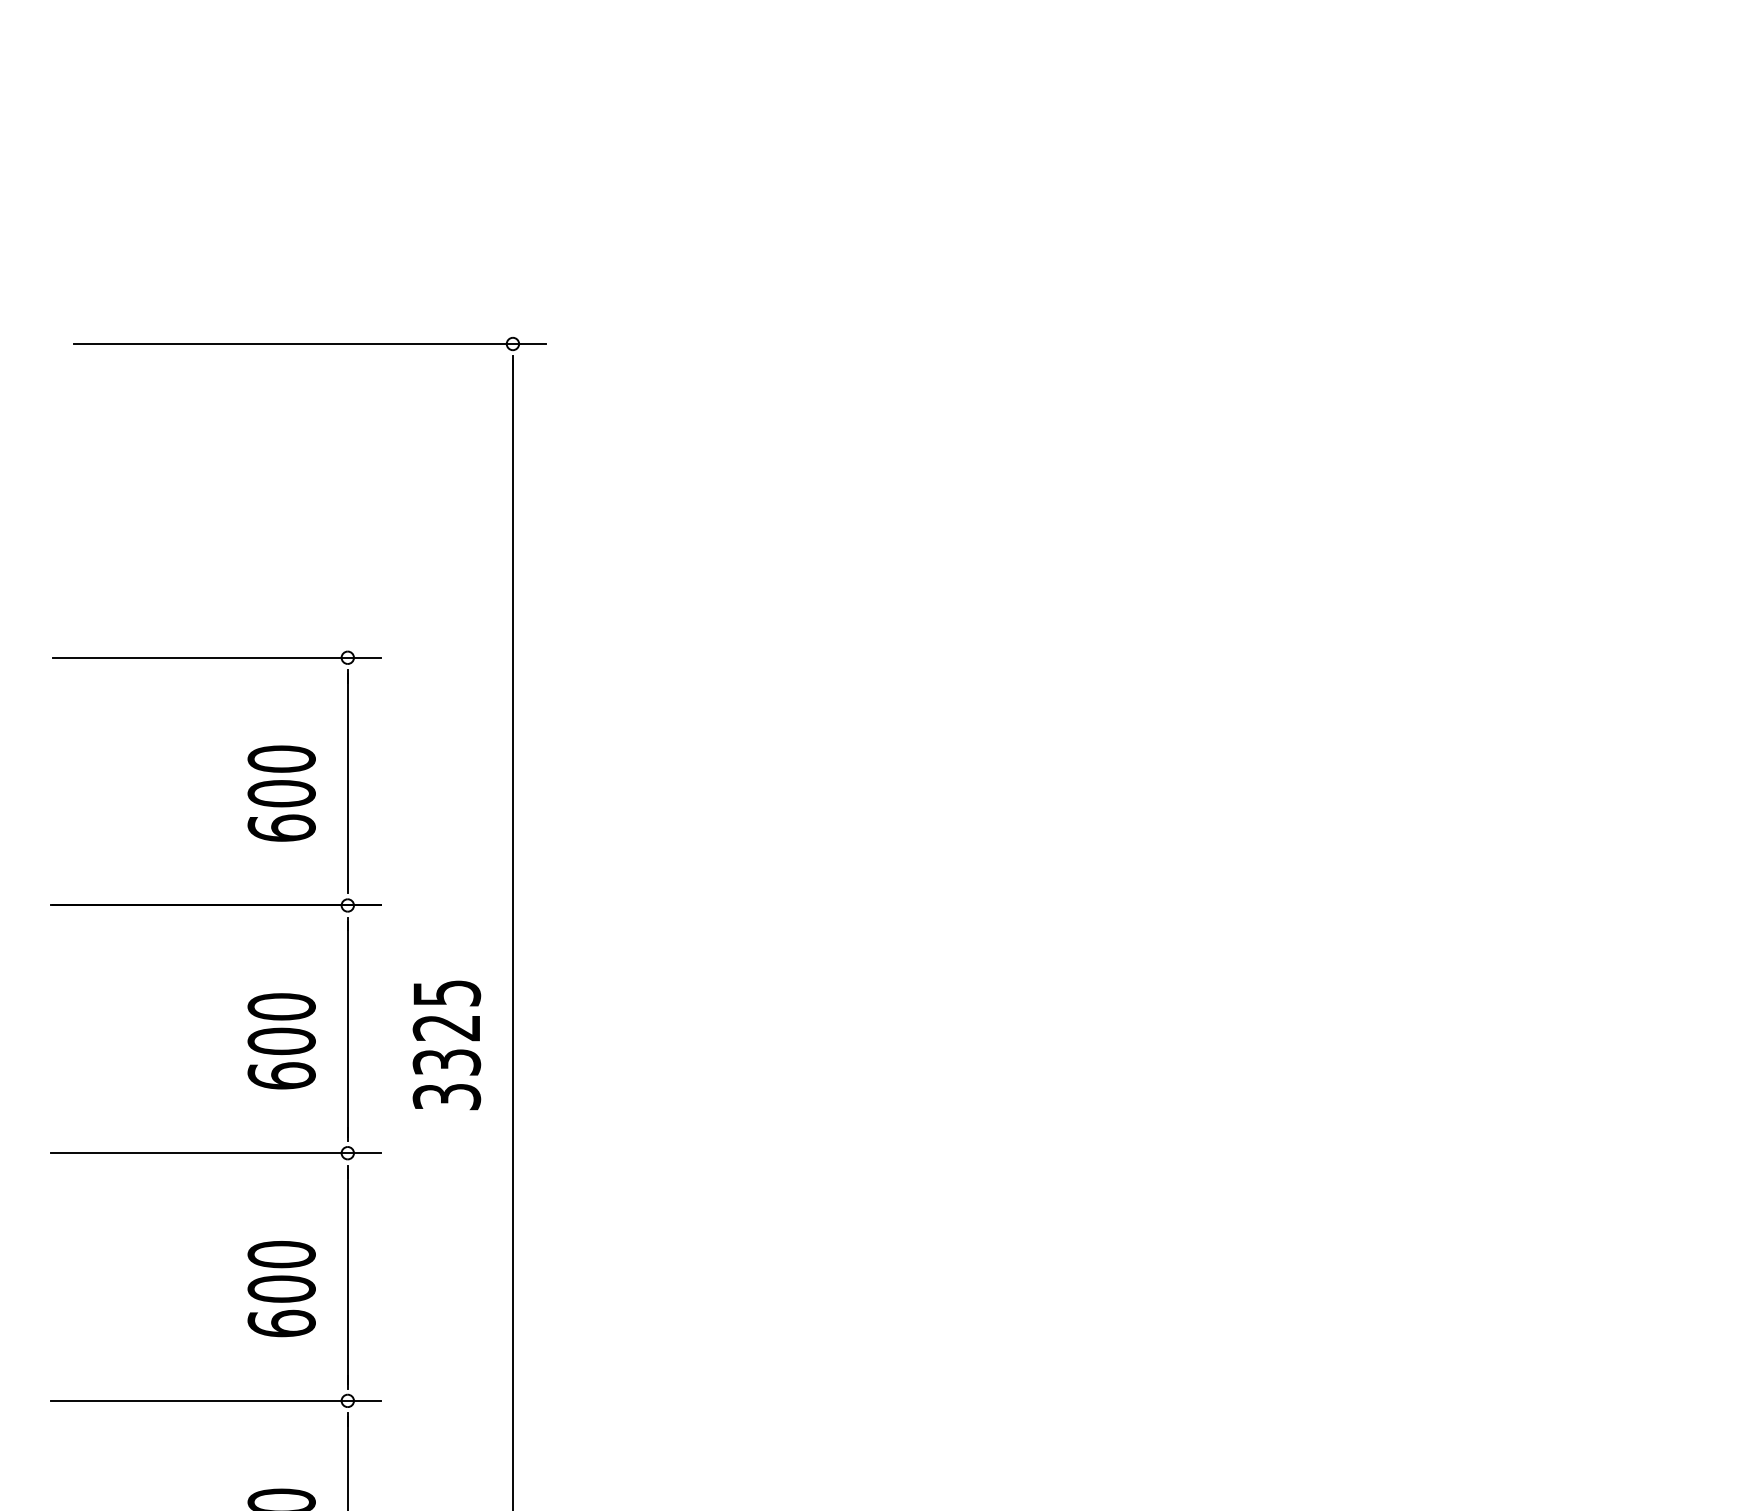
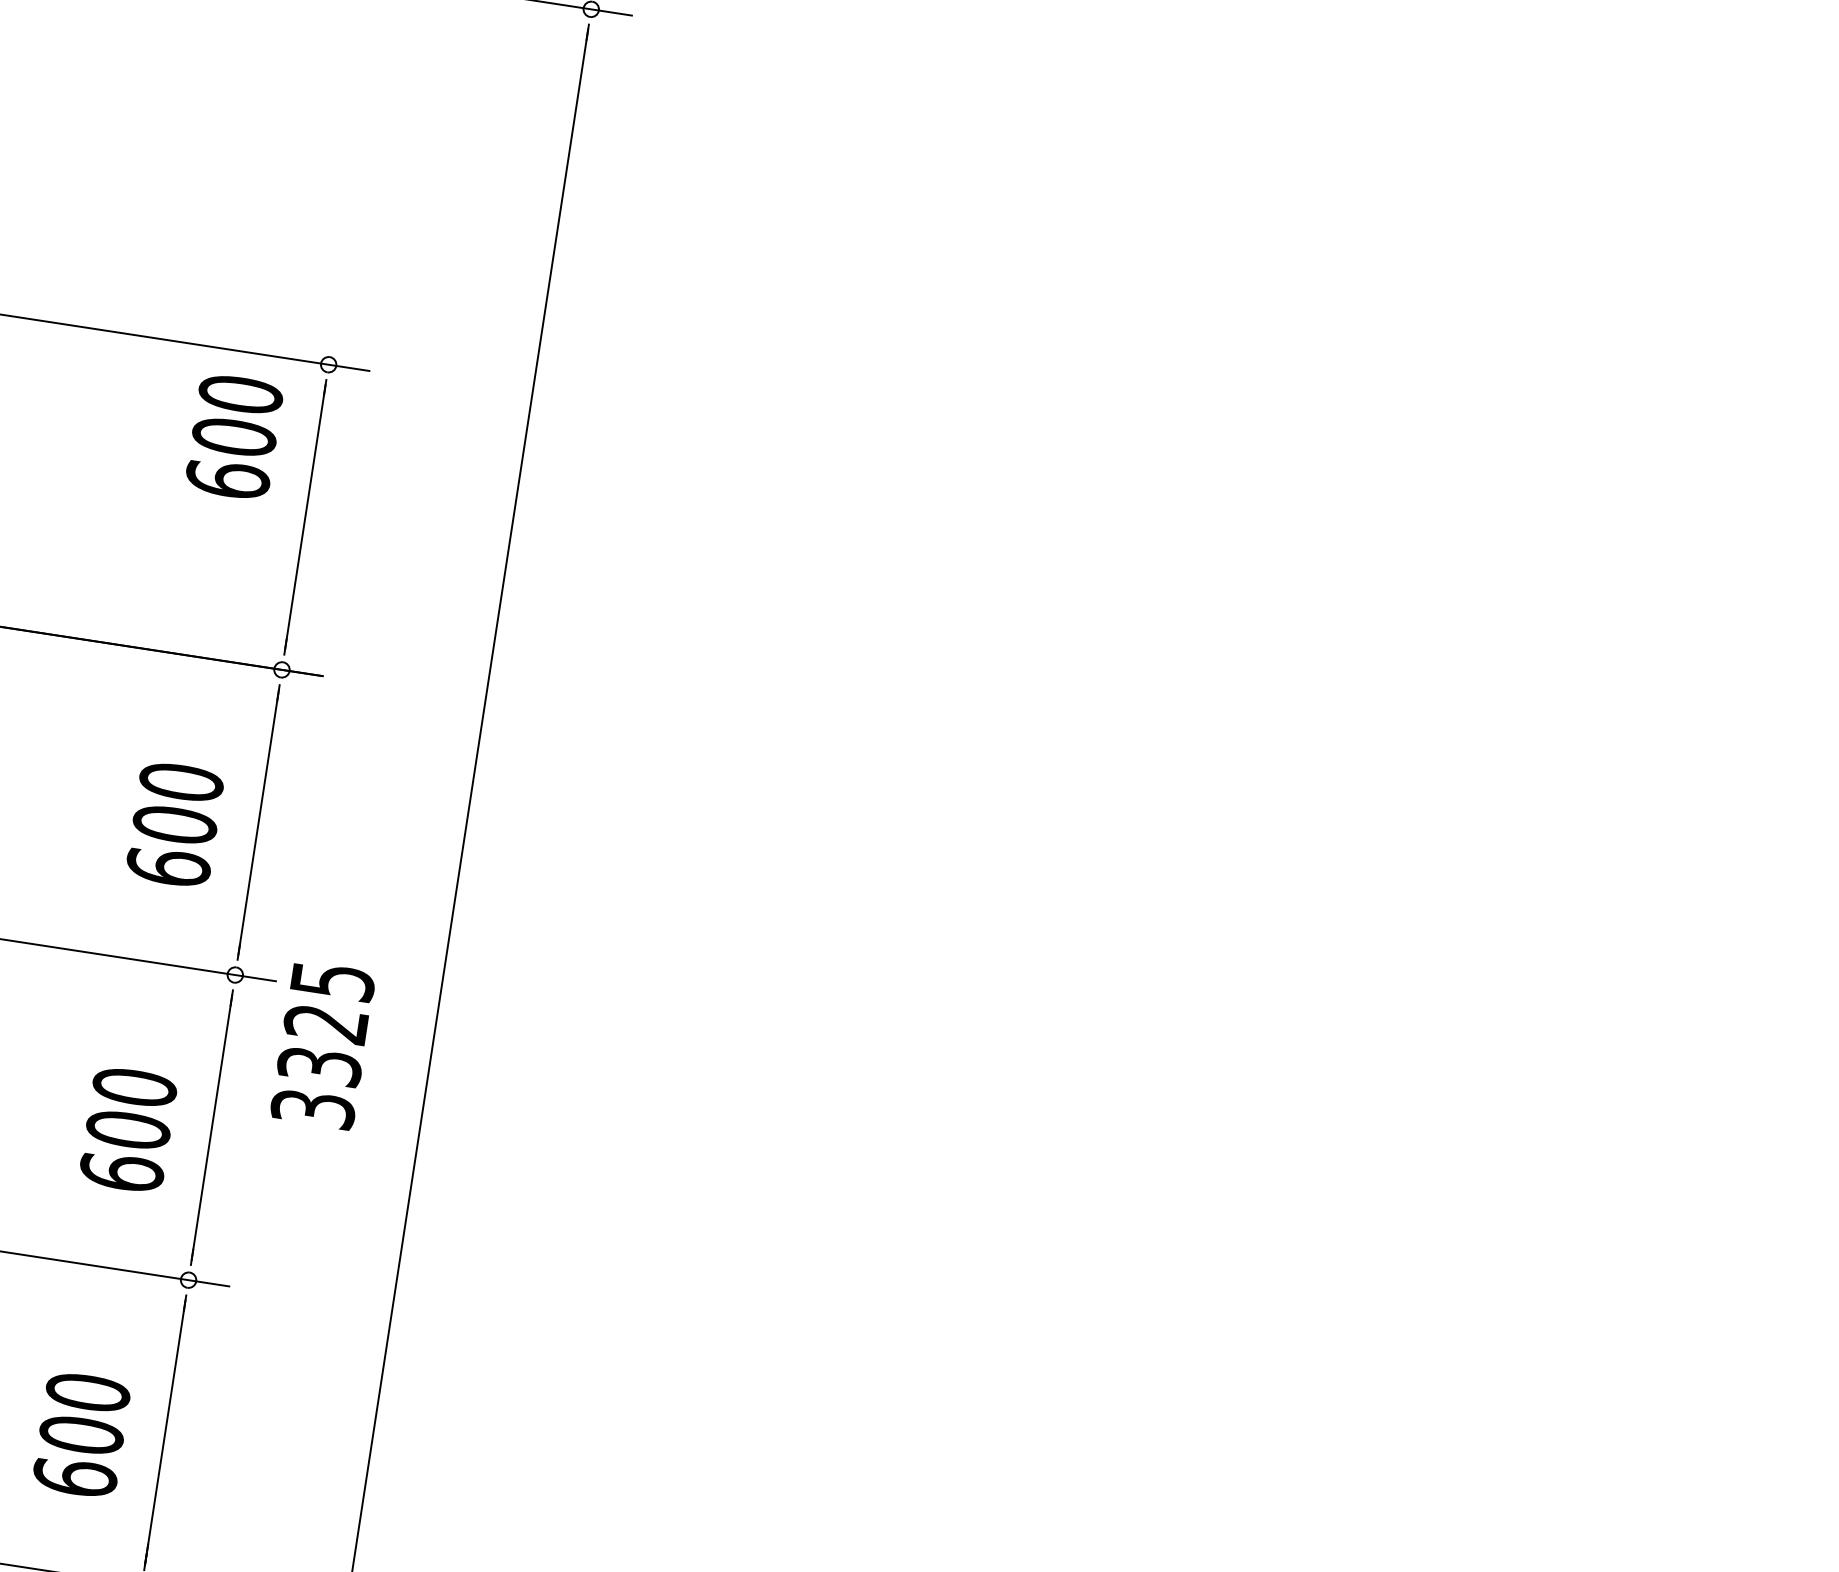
text: (281, 793) -> (234, 436), moved
text: (446, 1045) -> (322, 1045), moved

